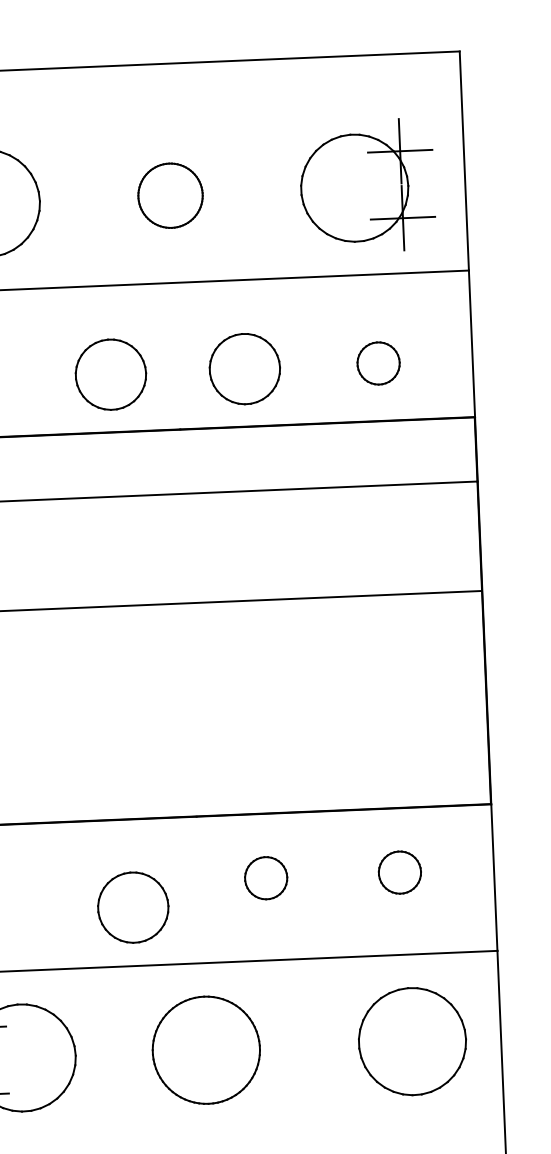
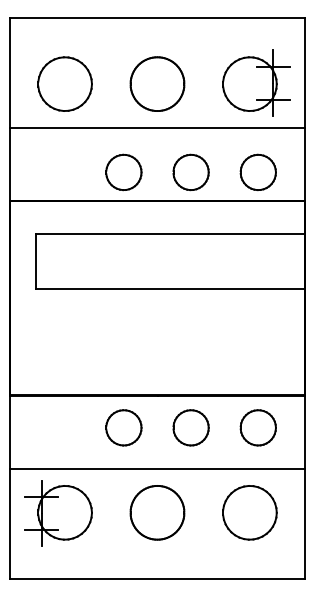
part: (170, 194) -> (157, 83), size x1.67
part: (377, 363) -> (257, 172), size x1.67
part: (398, 871) -> (257, 427), size x1.67
part: (265, 877) -> (190, 427), size x1.67
part: (132, 906) -> (123, 427), moved
part: (411, 1041) -> (249, 512), moved

